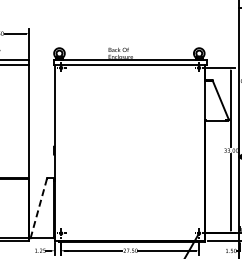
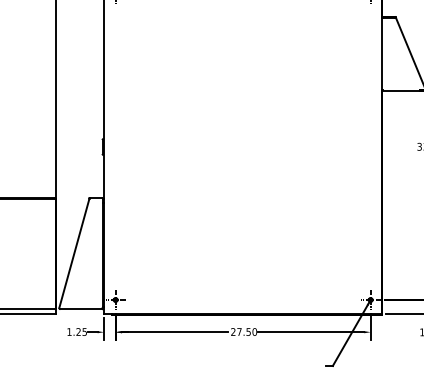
line: (38, 208) -> (73, 253), dashed -> solid

